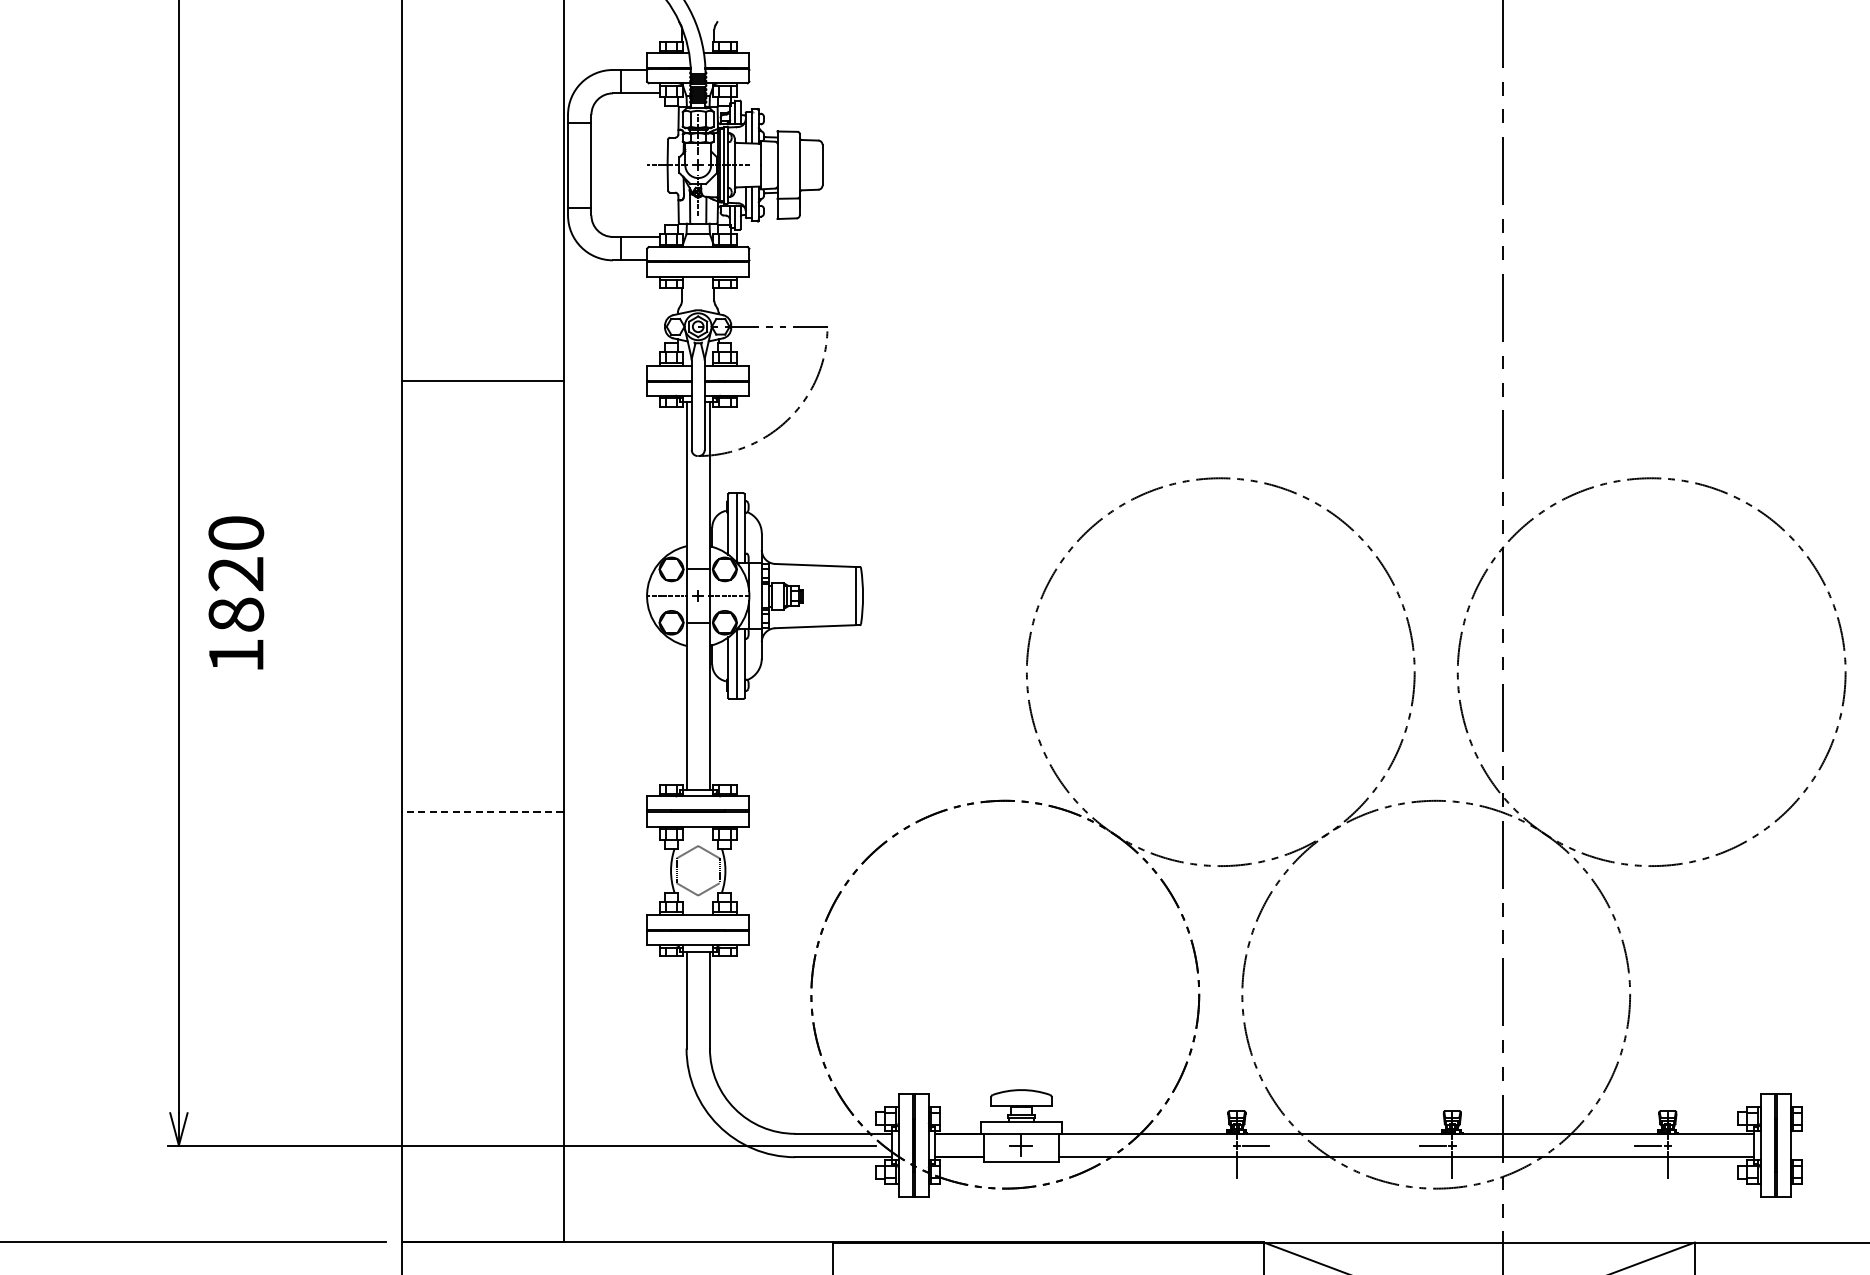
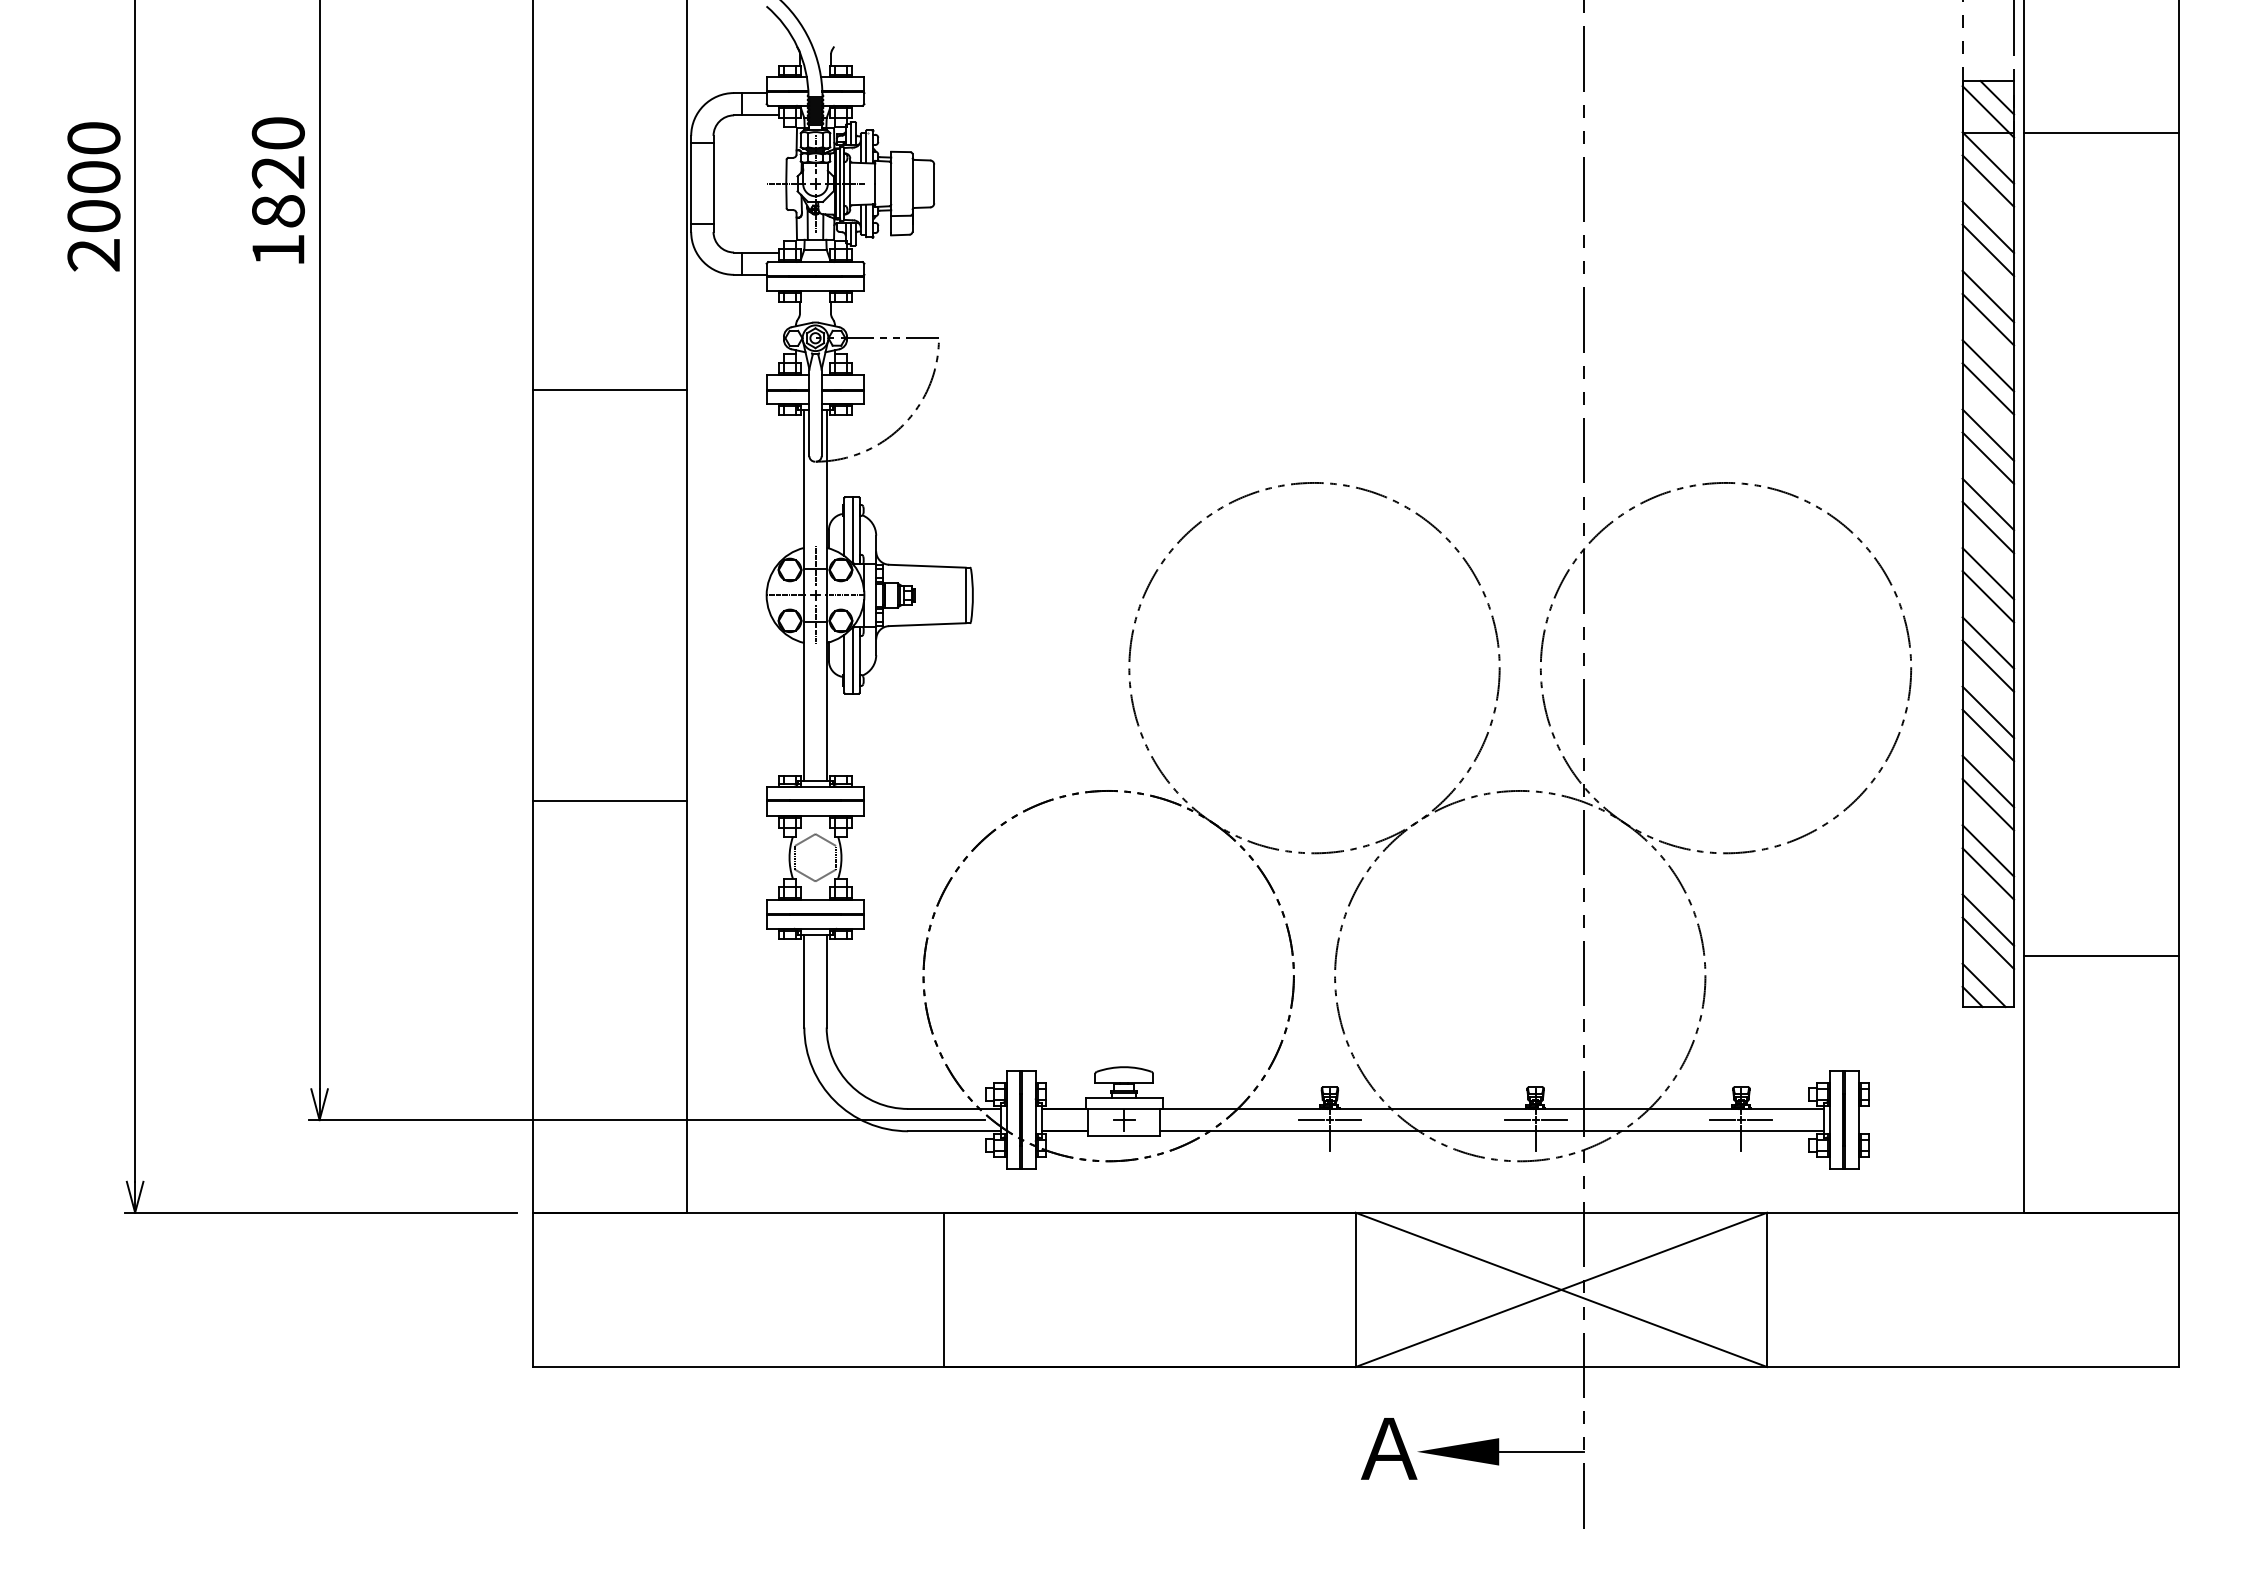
line: (698, 564) -> (815, 565), added
text: (235, 593) -> (277, 190), moved
line: (698, 626) -> (815, 624), added
line: (482, 811) -> (609, 801), dashed -> solid
line: (1216, 1145) -> (1310, 1120), added
line: (1471, 1145) -> (1553, 1120), added
line: (1686, 1145) -> (1759, 1120), added

